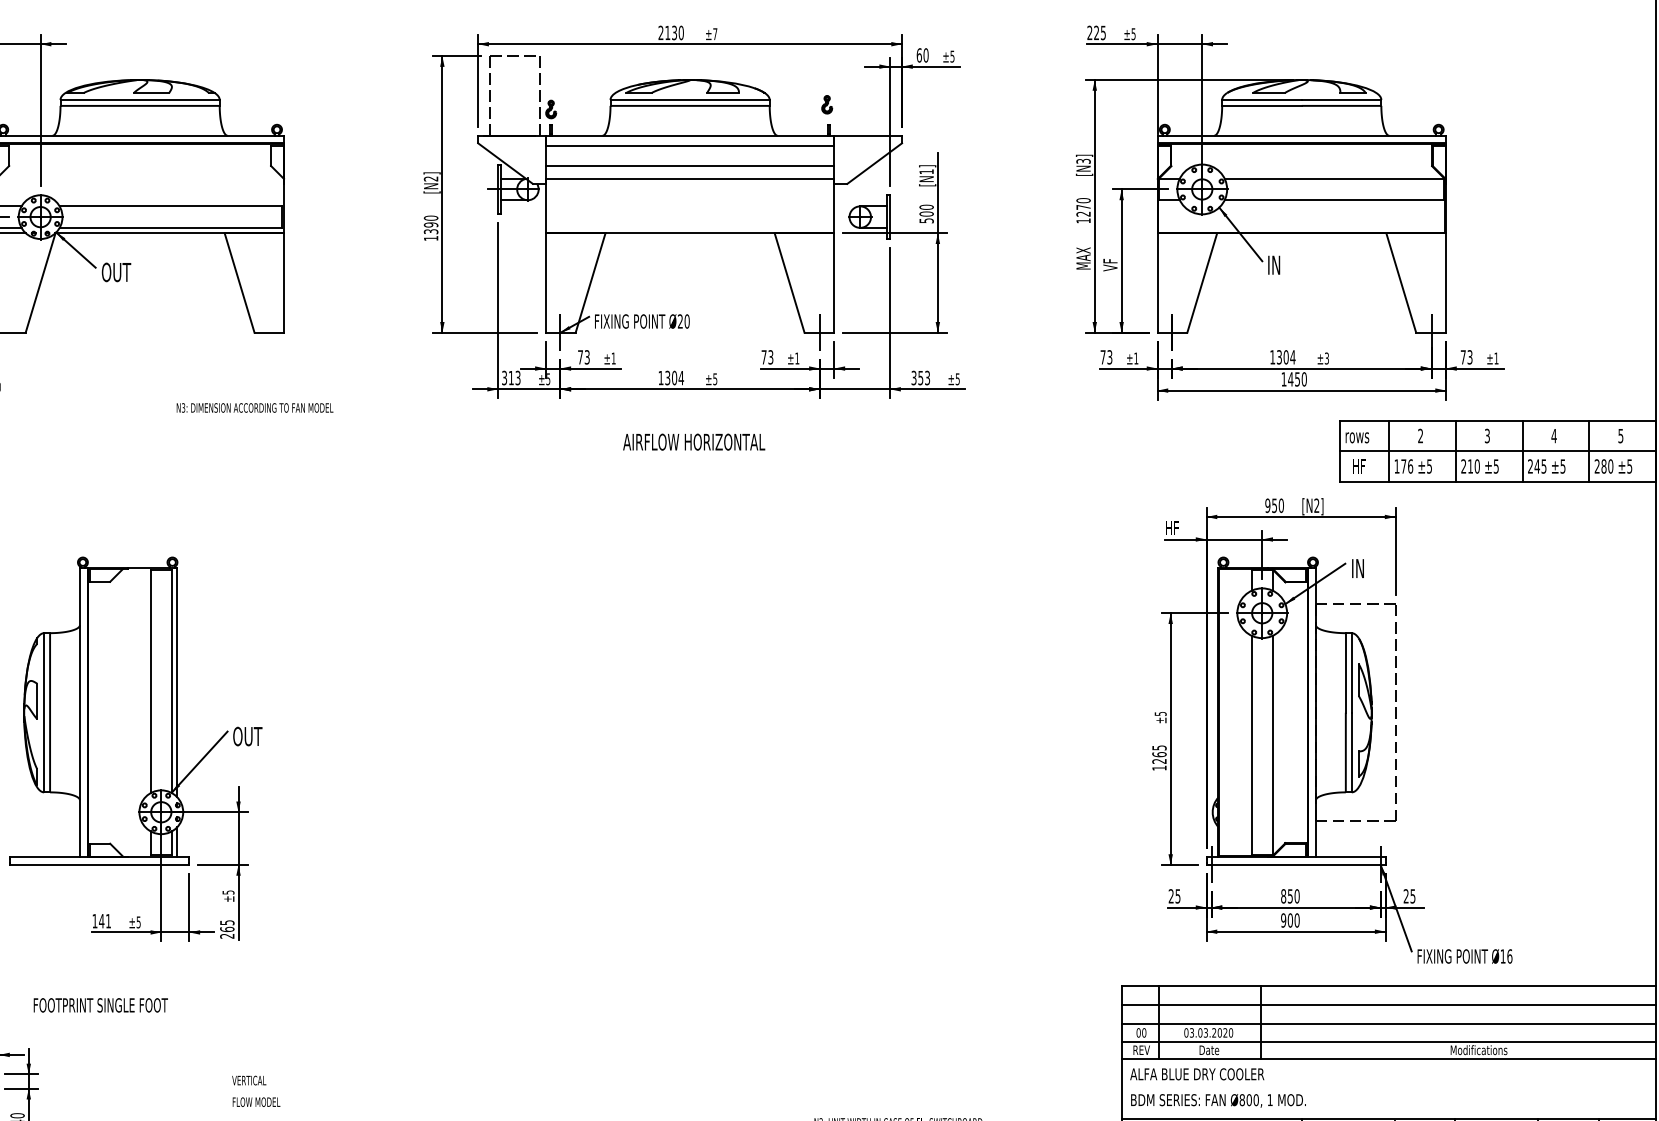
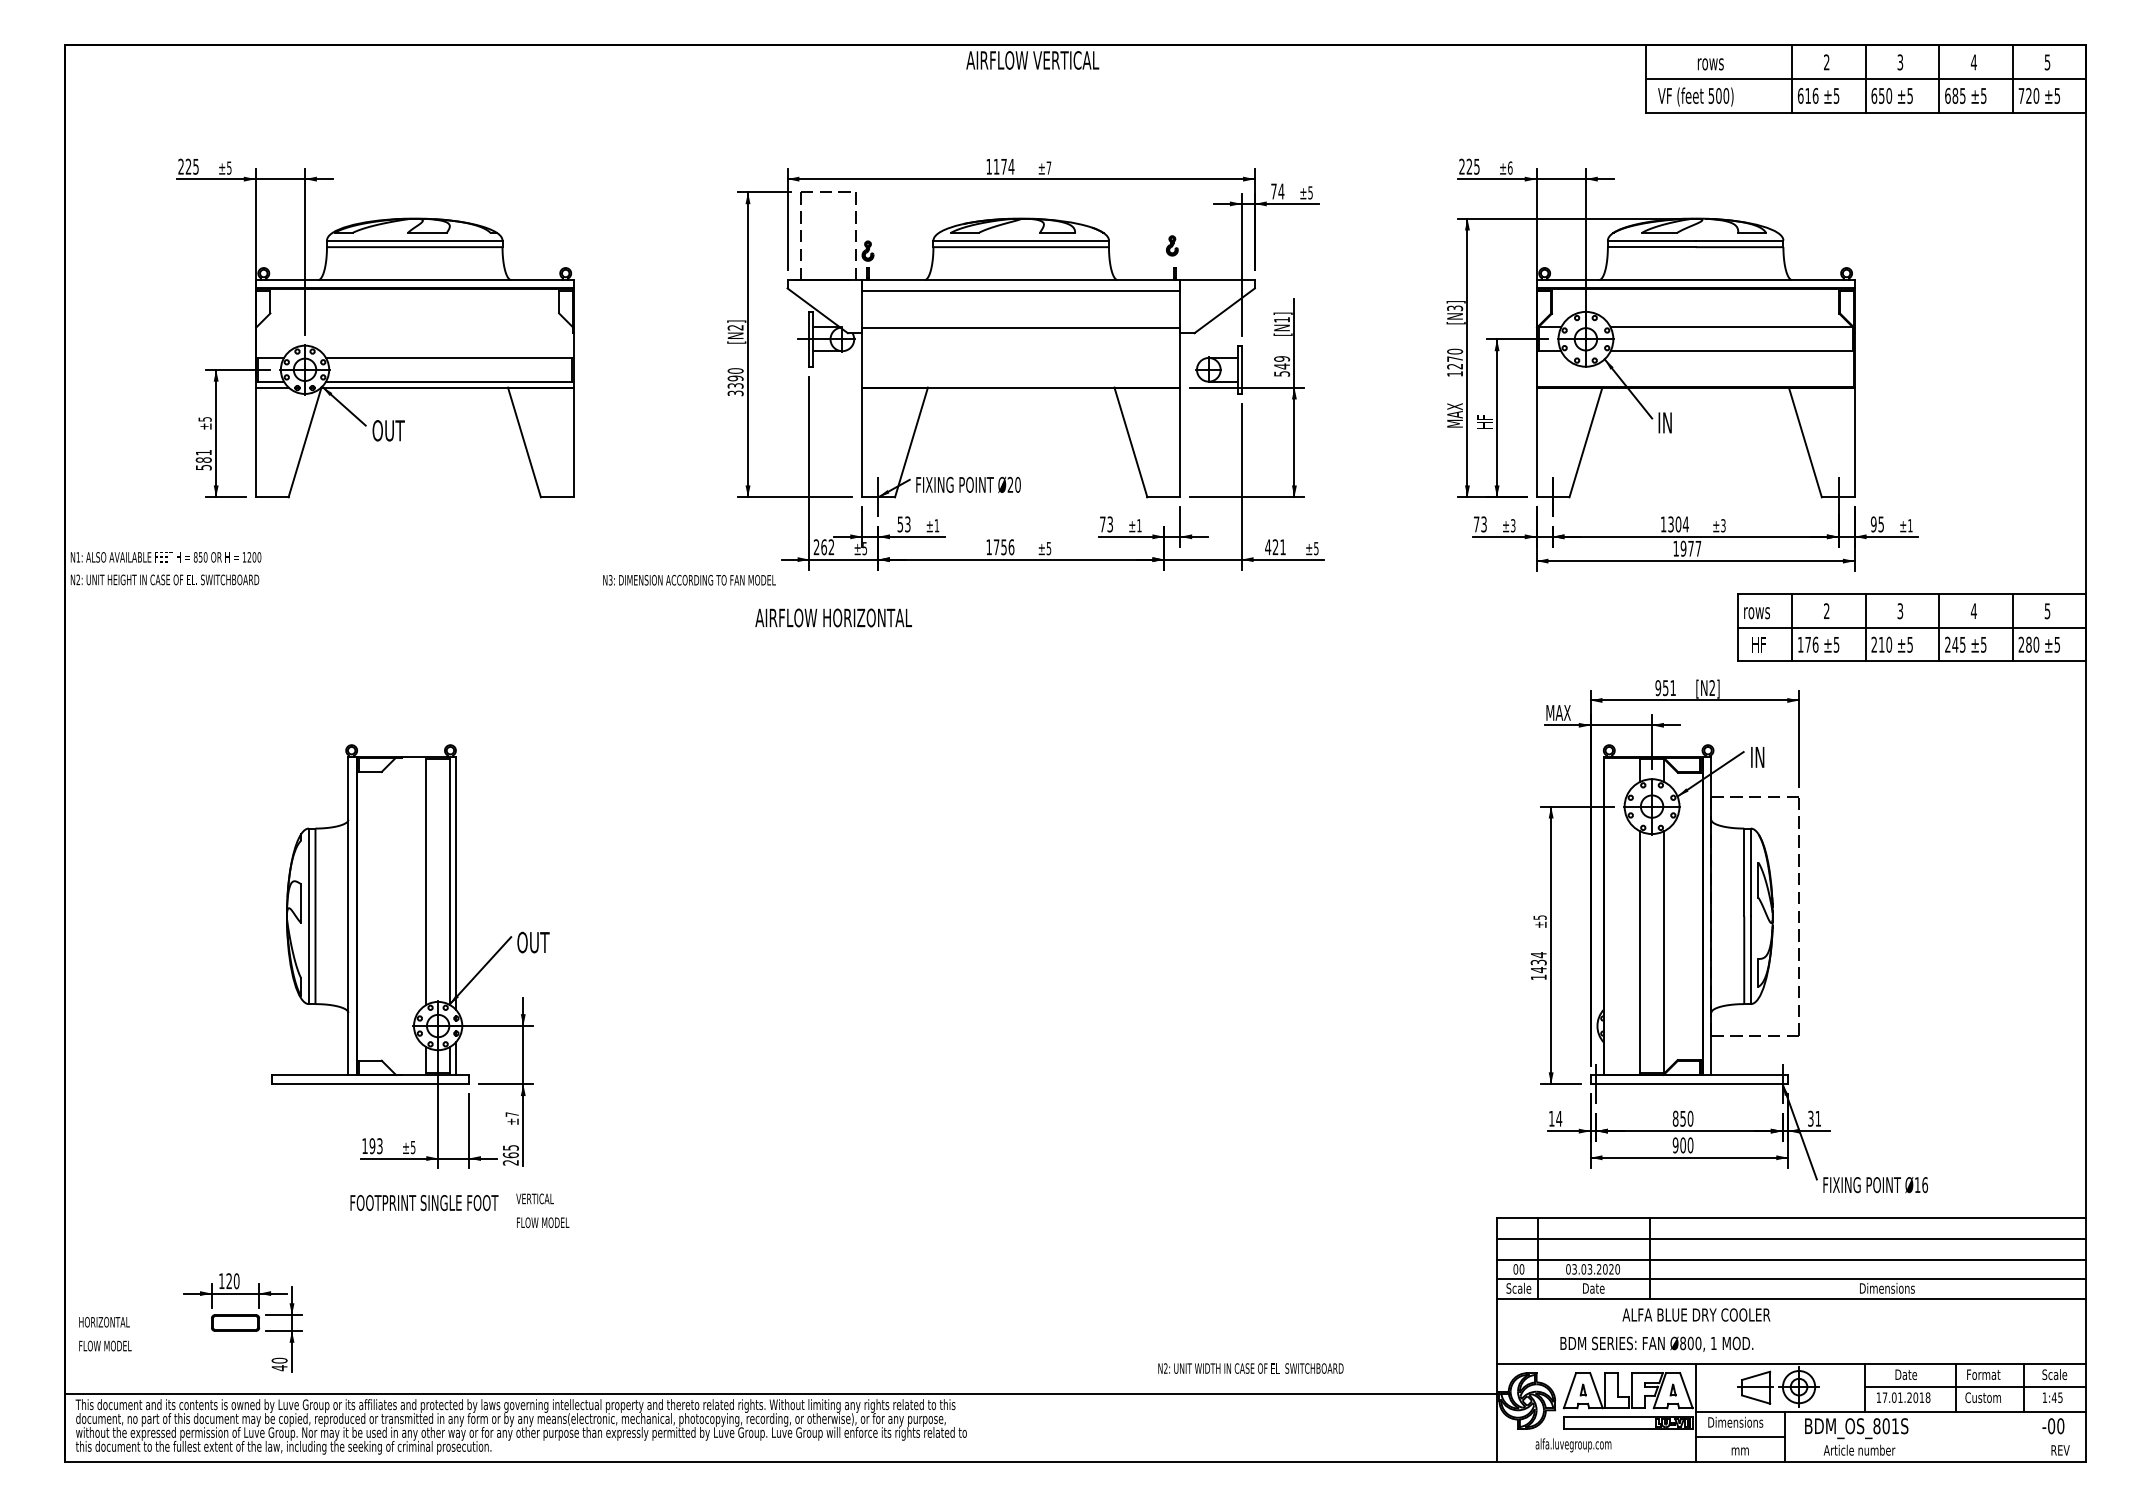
text: (671, 32) -> (1000, 166), 2130 -> 1174
text: (1132, 33) -> (1509, 167), ±5 -> ±6
text: (922, 55) -> (1277, 191), 60 -> 74
line: (690, 166) -> (1021, 313), removed
text: (927, 210) -> (1282, 362), 500 -> 549
text: (430, 238) -> (735, 393), 1390 -> 3390
text: (1110, 264) -> (1484, 422), VF -> HF
line: (820, 332) -> (1164, 497), removed
text: (580, 357) -> (900, 524), 73 -> 53
text: (1465, 357) -> (1876, 524), 73 -> 95
text: (1135, 358) -> (1512, 525), ±1 -> ±3
text: (510, 378) -> (823, 547), 313 -> 262
text: (674, 378) -> (1003, 547), 1304 -> 1756
text: (920, 378) -> (1275, 547), 353 -> 421
text: (1297, 379) -> (1690, 548), 1450 -> 1977
text: (255, 408) -> (689, 580), moved
text: (694, 441) -> (833, 617), moved
text: (1281, 506) -> (1673, 688), 950 -> 951
text: (1177, 527) -> (1558, 712), HF -> MAX
text: (1159, 754) -> (1538, 962), 1265 -> 1434
text: (227, 892) -> (511, 1114), ±5 -> ±7
text: (1174, 896) -> (1555, 1118), 25 -> 14
text: (1409, 896) -> (1814, 1118), 25 -> 31
text: (104, 921) -> (375, 1146), 141 -> 193
text: (100, 1004) -> (424, 1202), moved
text: (1141, 1049) -> (1518, 1287), REV -> Scale
text: (1479, 1049) -> (1891, 1287), Modifications -> Dimensions
text: (1197, 1073) -> (1696, 1314), moved
text: (255, 1091) -> (542, 1210), moved
text: (1218, 1100) -> (1656, 1343), moved

